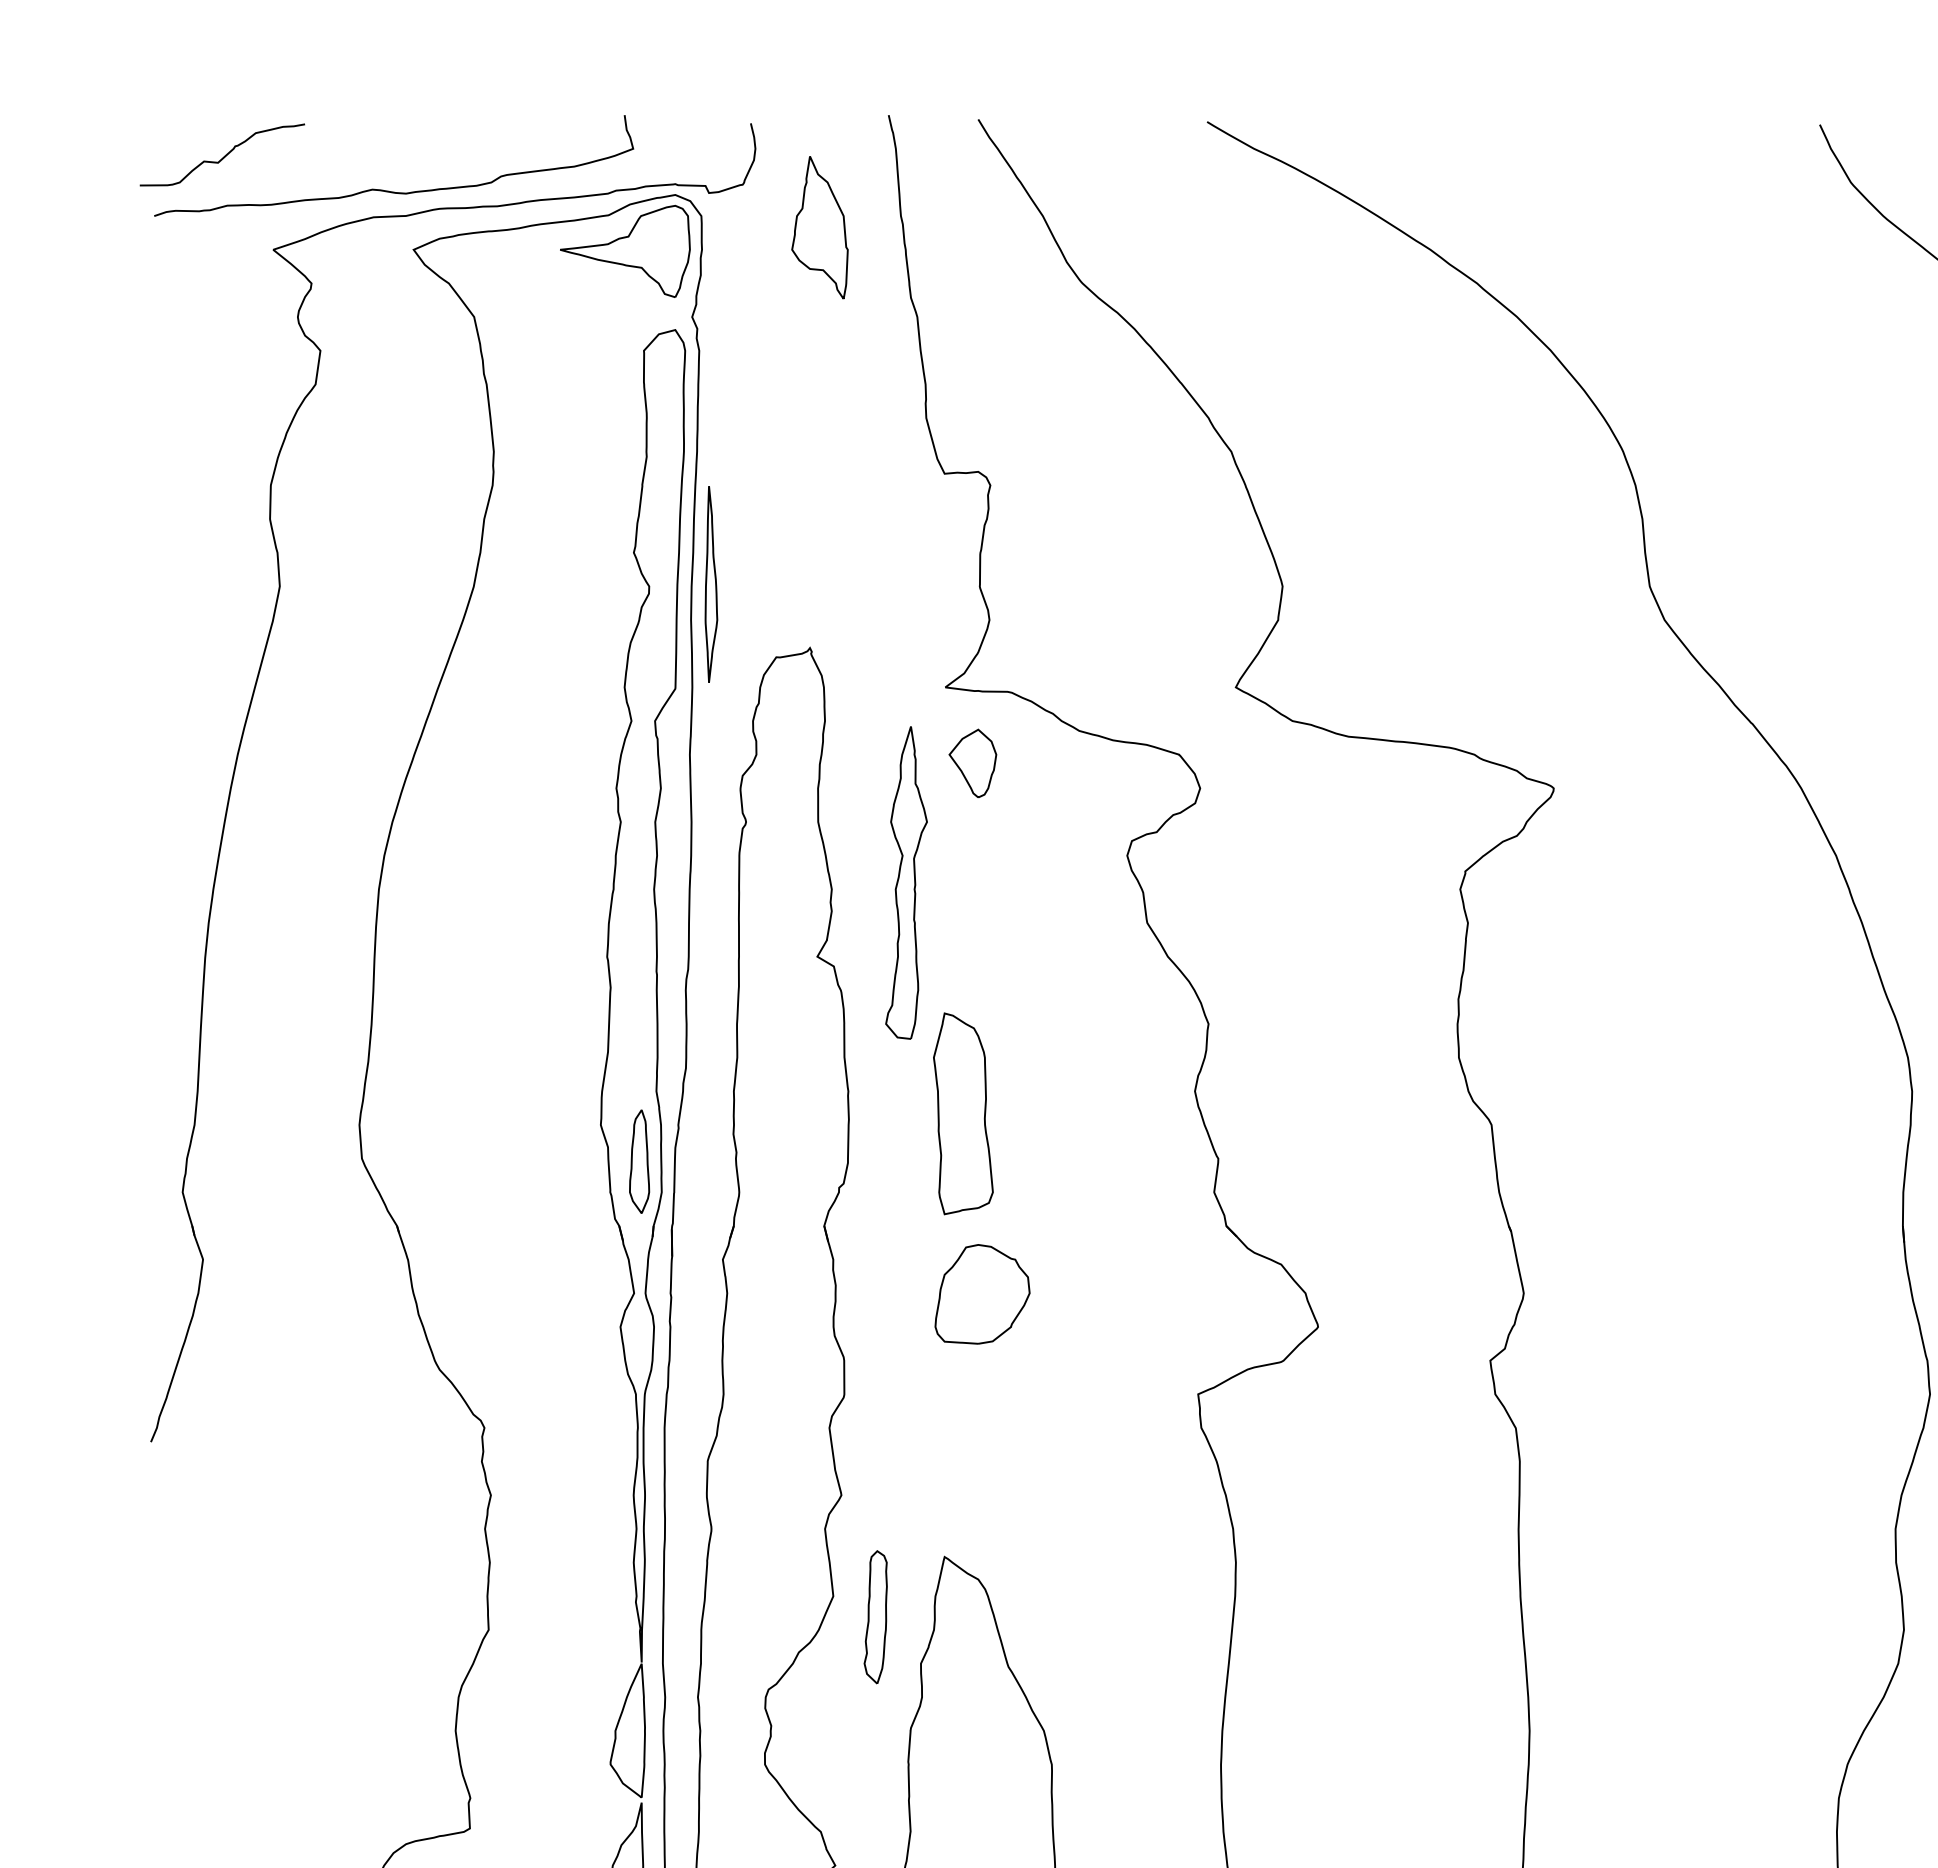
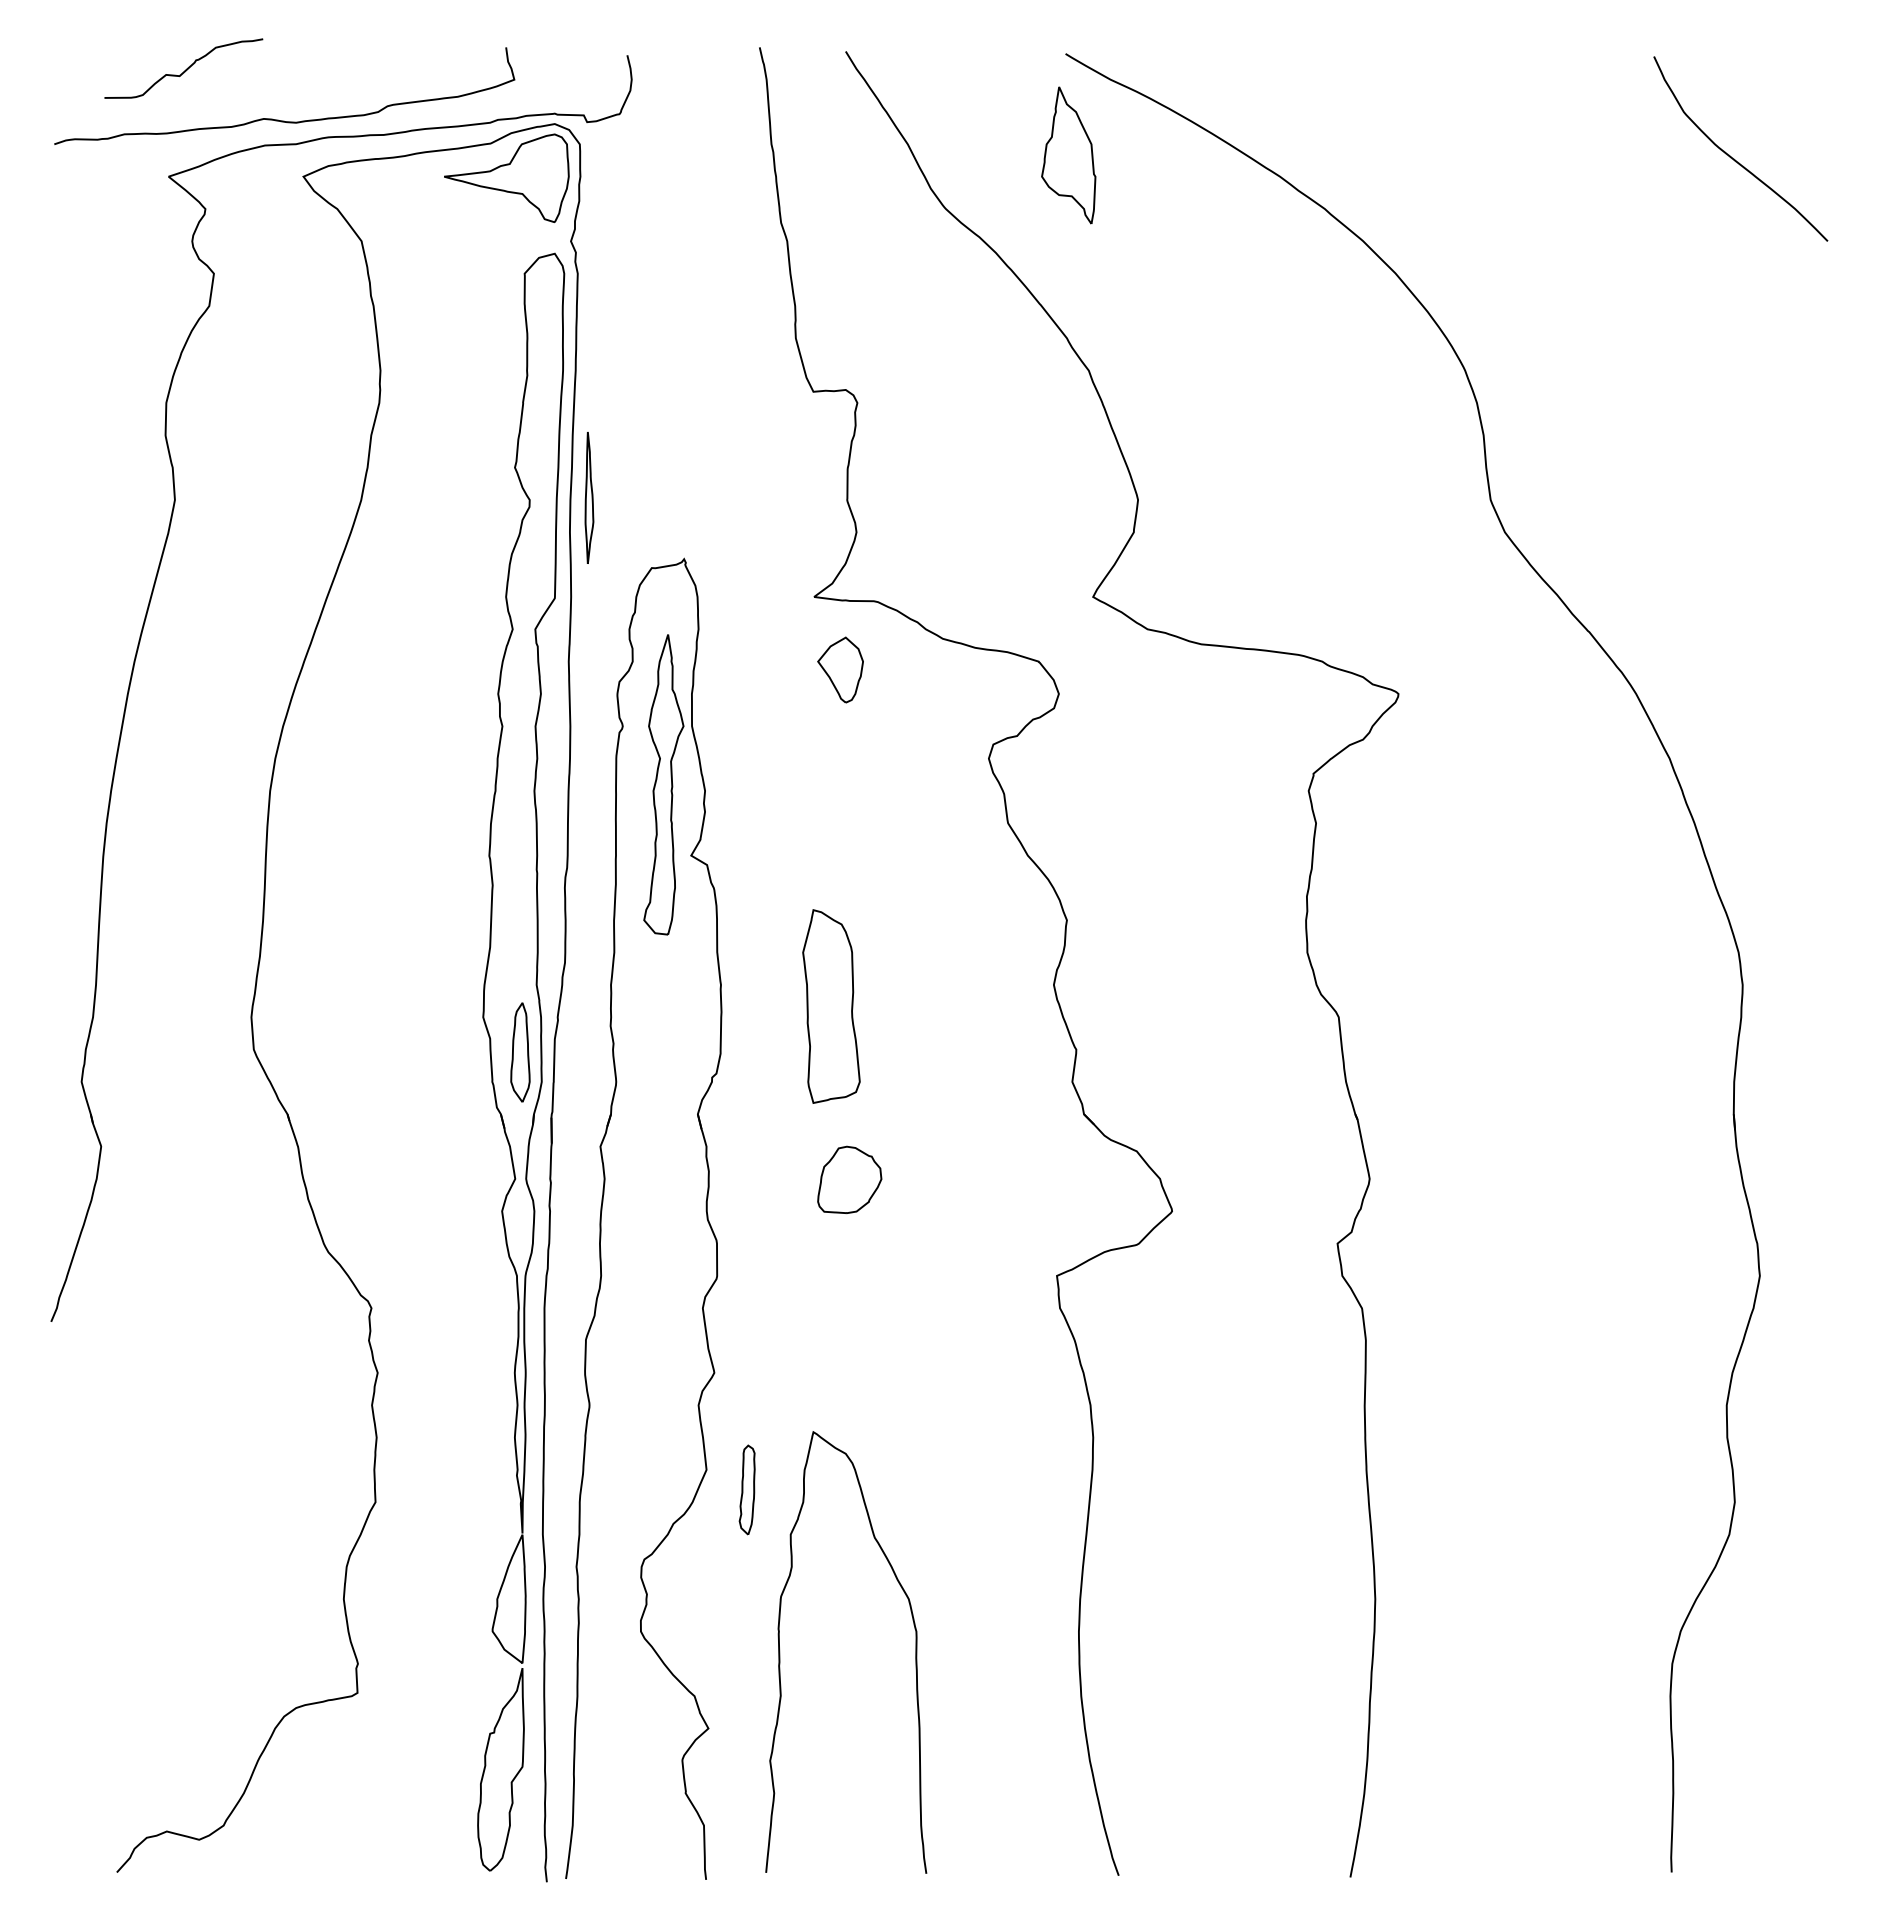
curve: (224, 155) -> (185, 69), moved
part: (819, 227) -> (1068, 155), moved
part: (711, 583) -> (589, 497), size x0.7
part: (906, 882) -> (663, 784), moved
part: (982, 1293) -> (849, 1179), size x0.7
part: (874, 1616) -> (746, 1489), size x0.7

